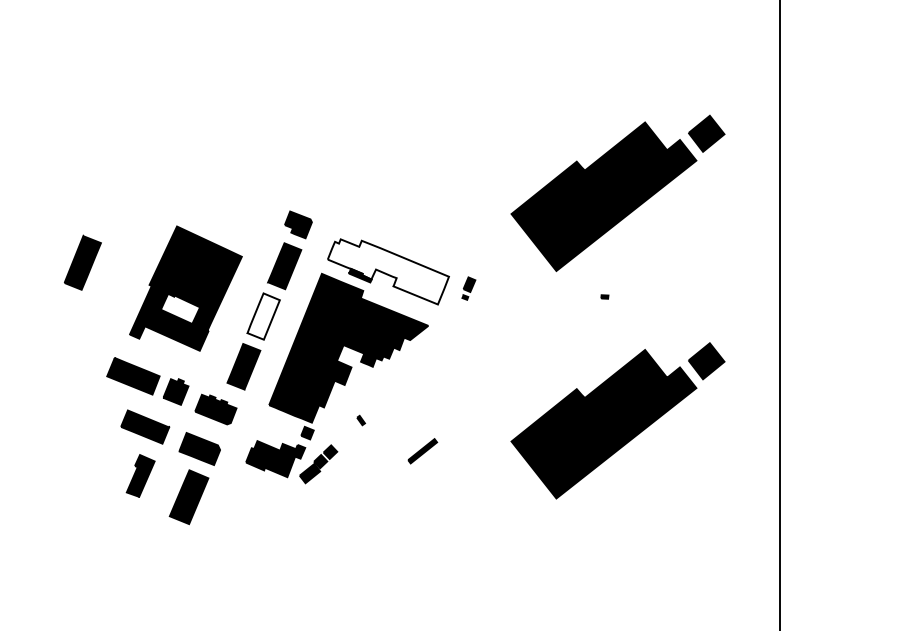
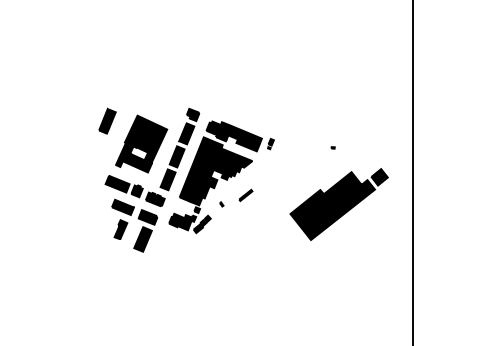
part: (616, 193) -> (338, 100), removed
part: (82, 261) -> (107, 120), moved
fill: (386, 271) -> (233, 136), added
fill: (262, 315) -> (176, 156), added
part: (421, 451) -> (245, 195), moved

